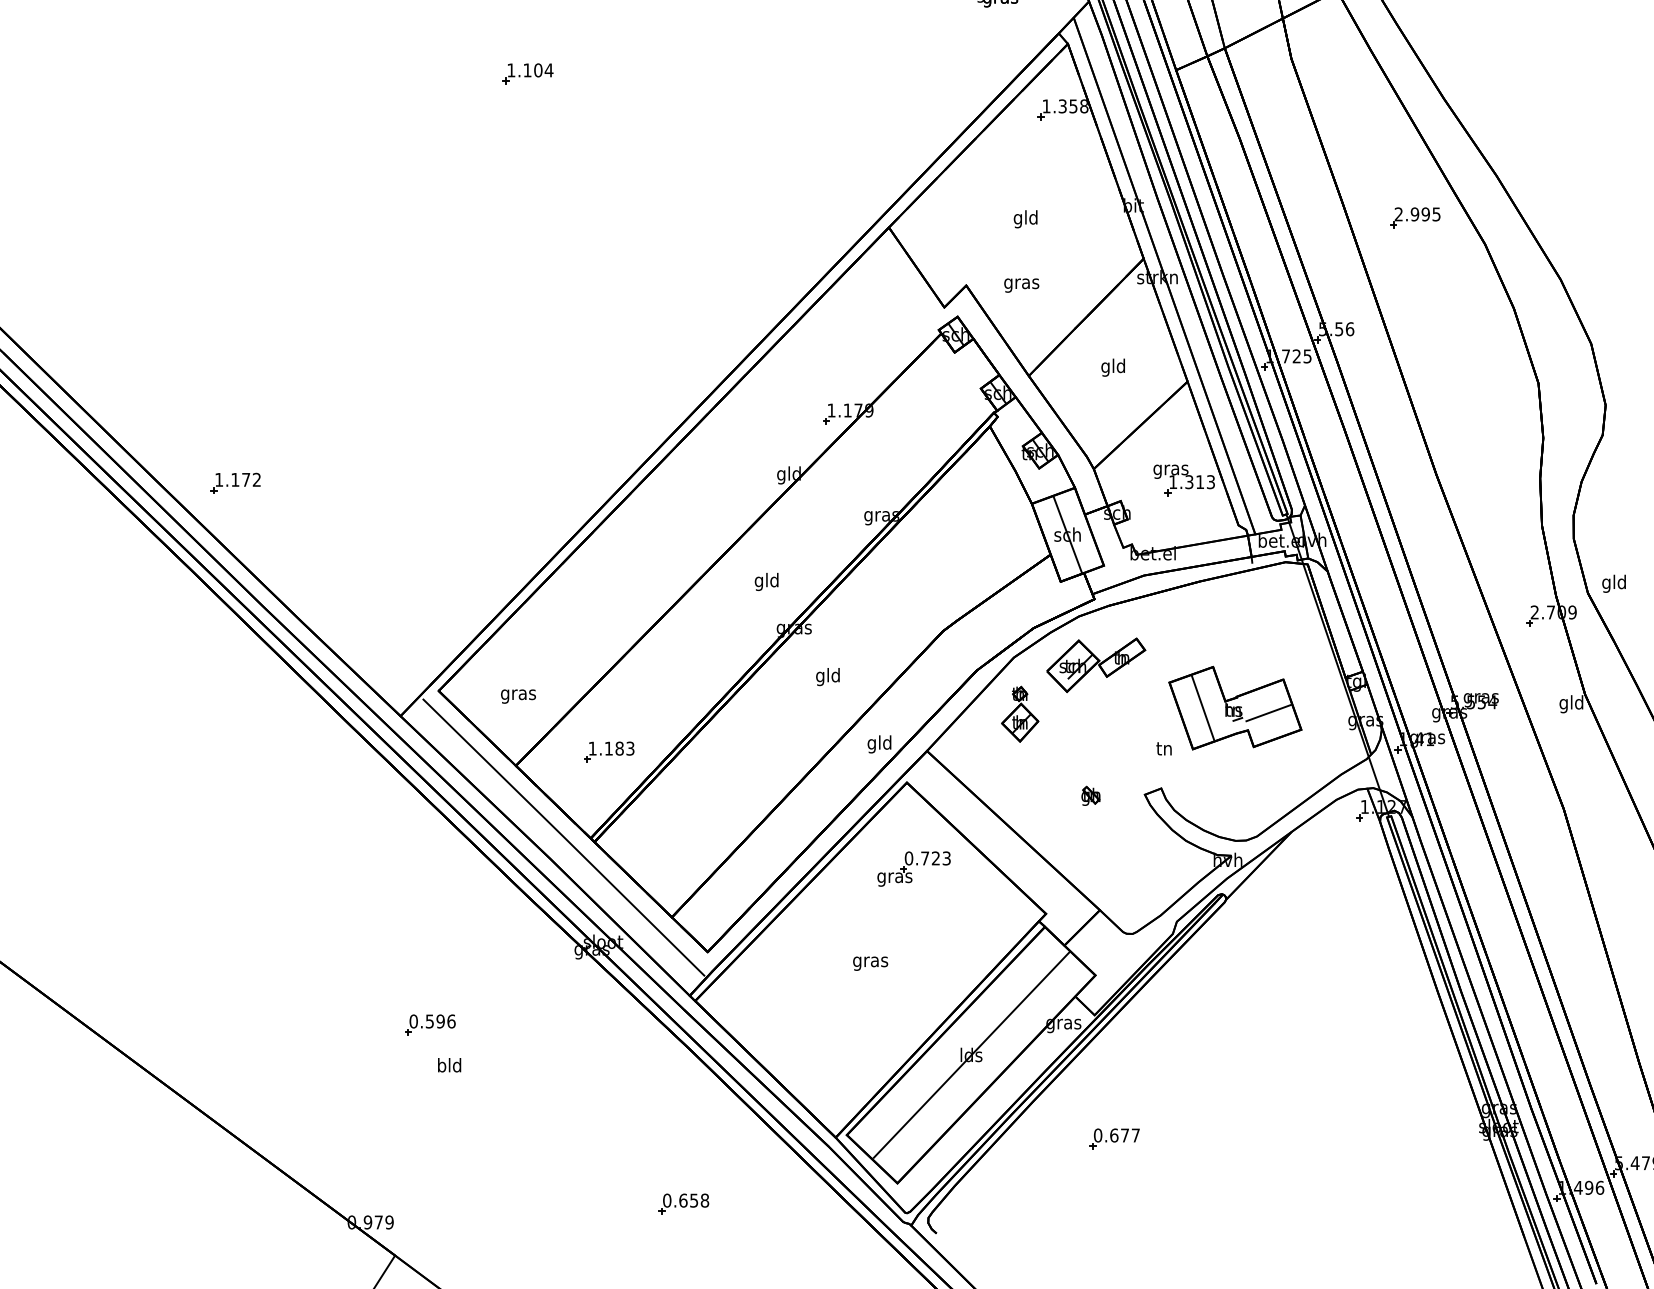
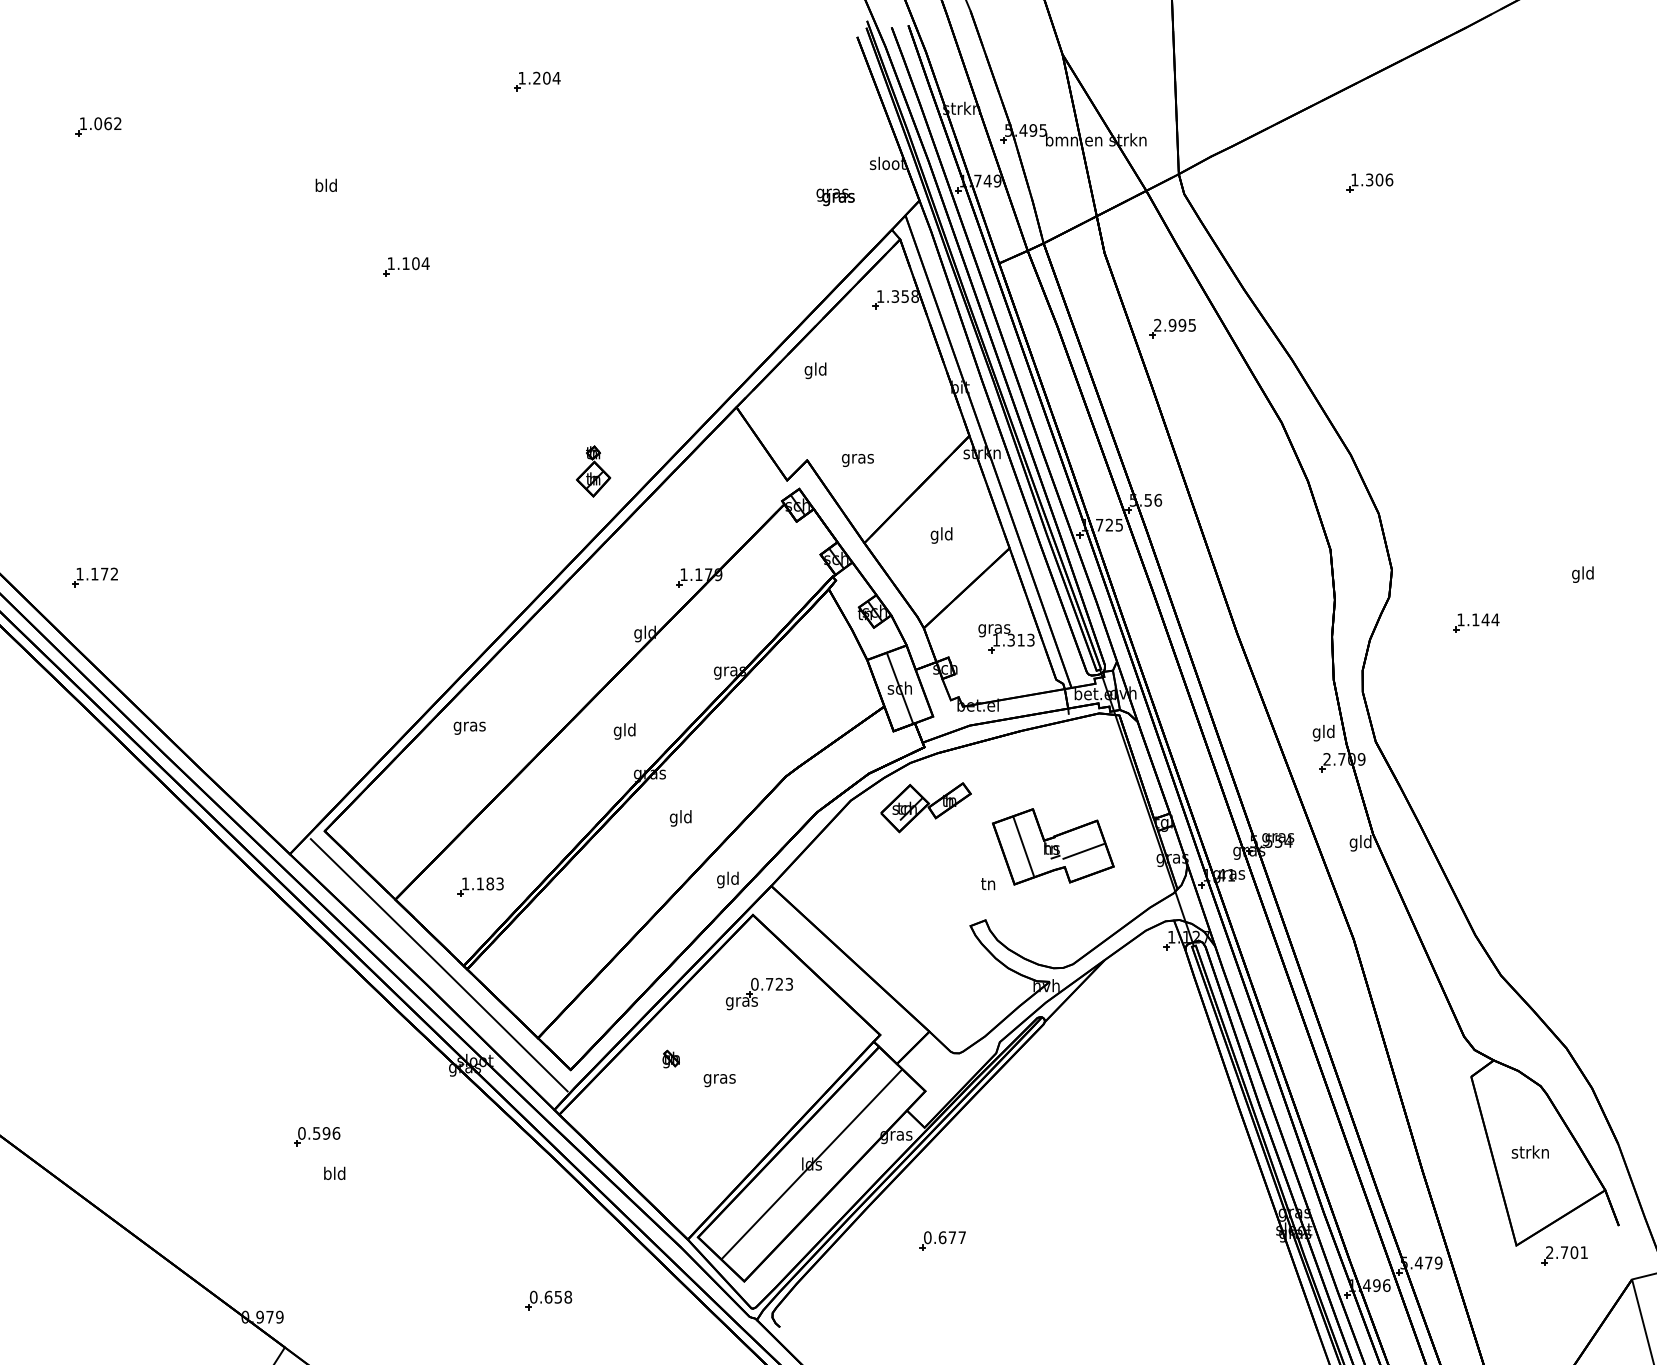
part: (1414, 217) -> (1172, 328), moved
text: (1025, 218) -> (815, 370), moved
part: (235, 483) -> (94, 577), moved
text: (1613, 584) -> (1323, 733), moved
text: (518, 695) -> (469, 727), moved
part: (1020, 714) -> (593, 471), moved
part: (1090, 795) -> (670, 1058), moved

